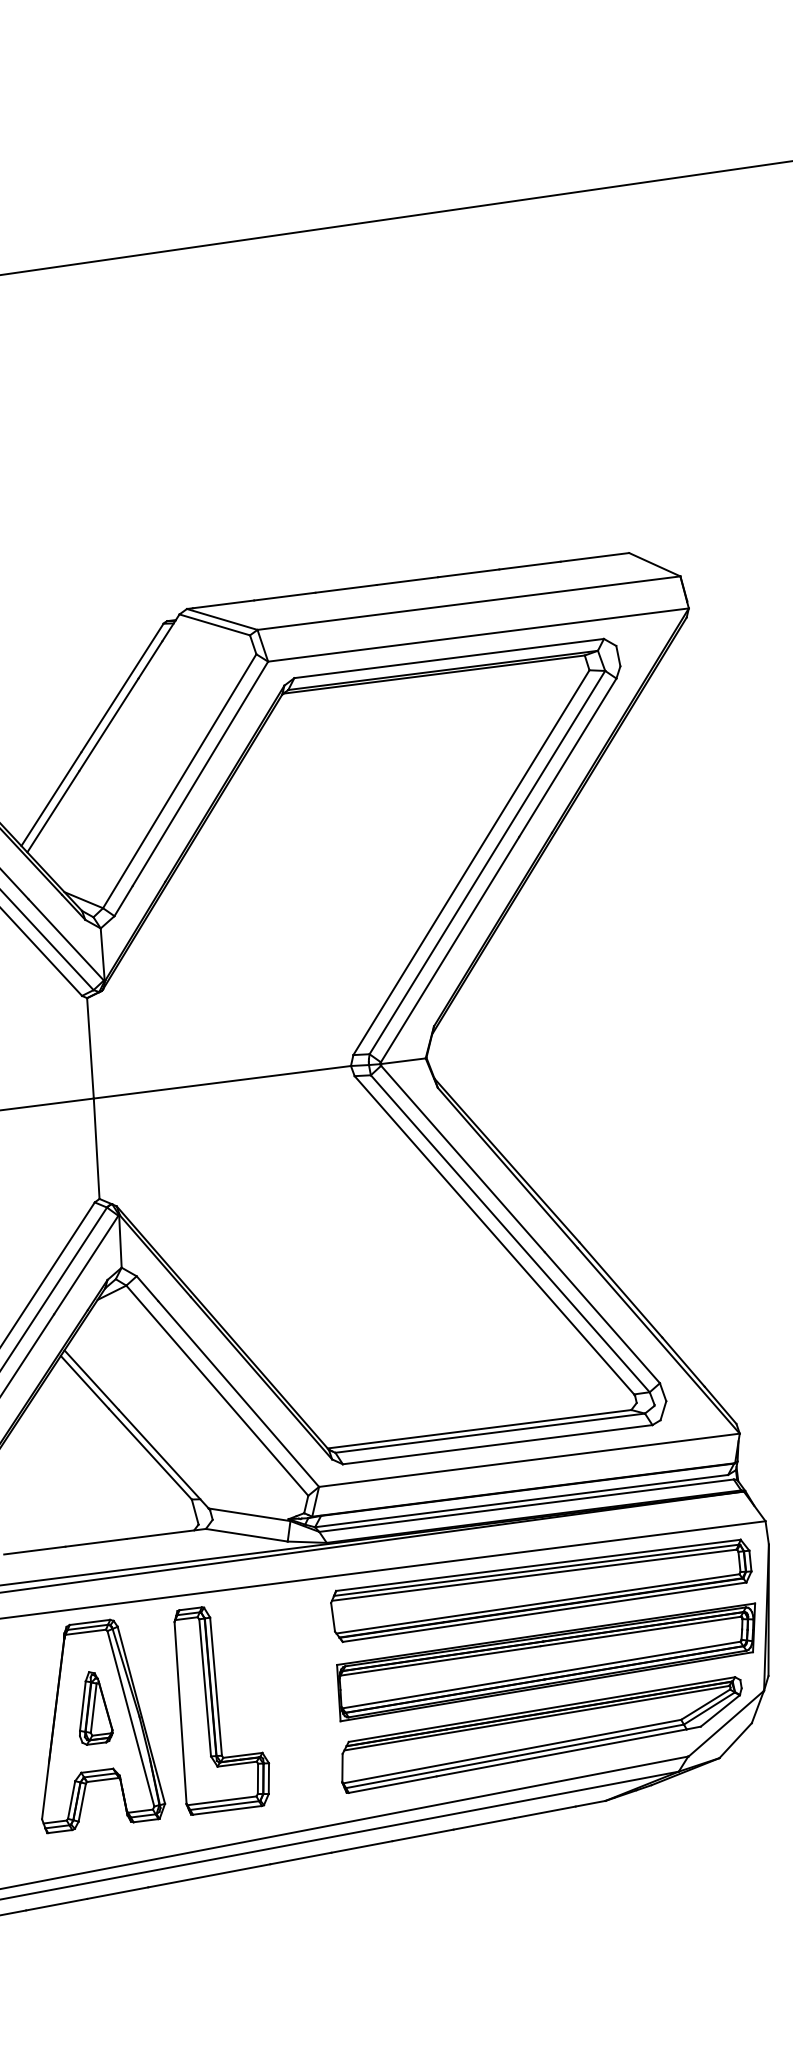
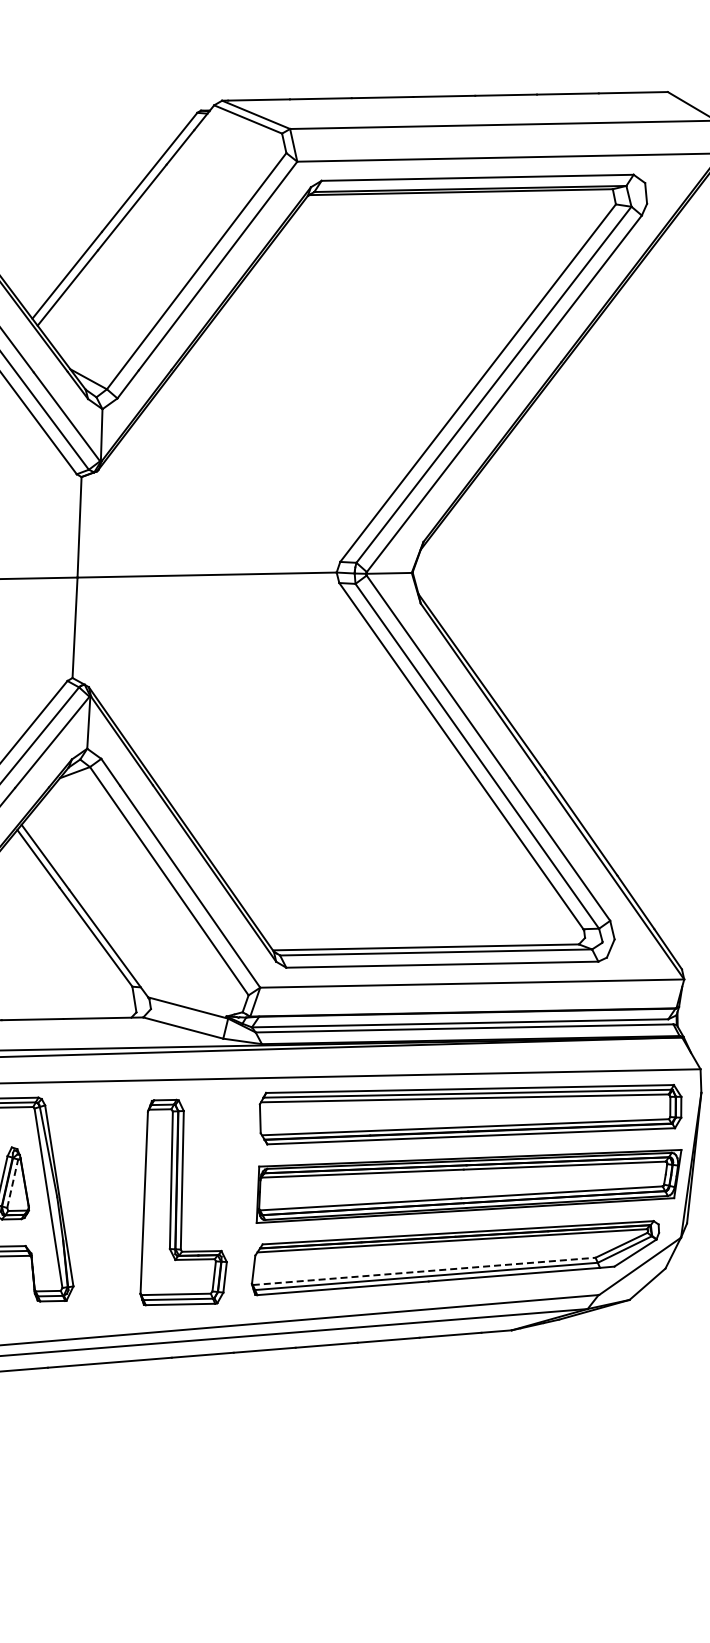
line: (93, 1708) -> (12, 1184), solid -> dashed
part: (221, 1710) -> (185, 1204), moved
line: (512, 1751) -> (424, 1271), solid -> dashed

